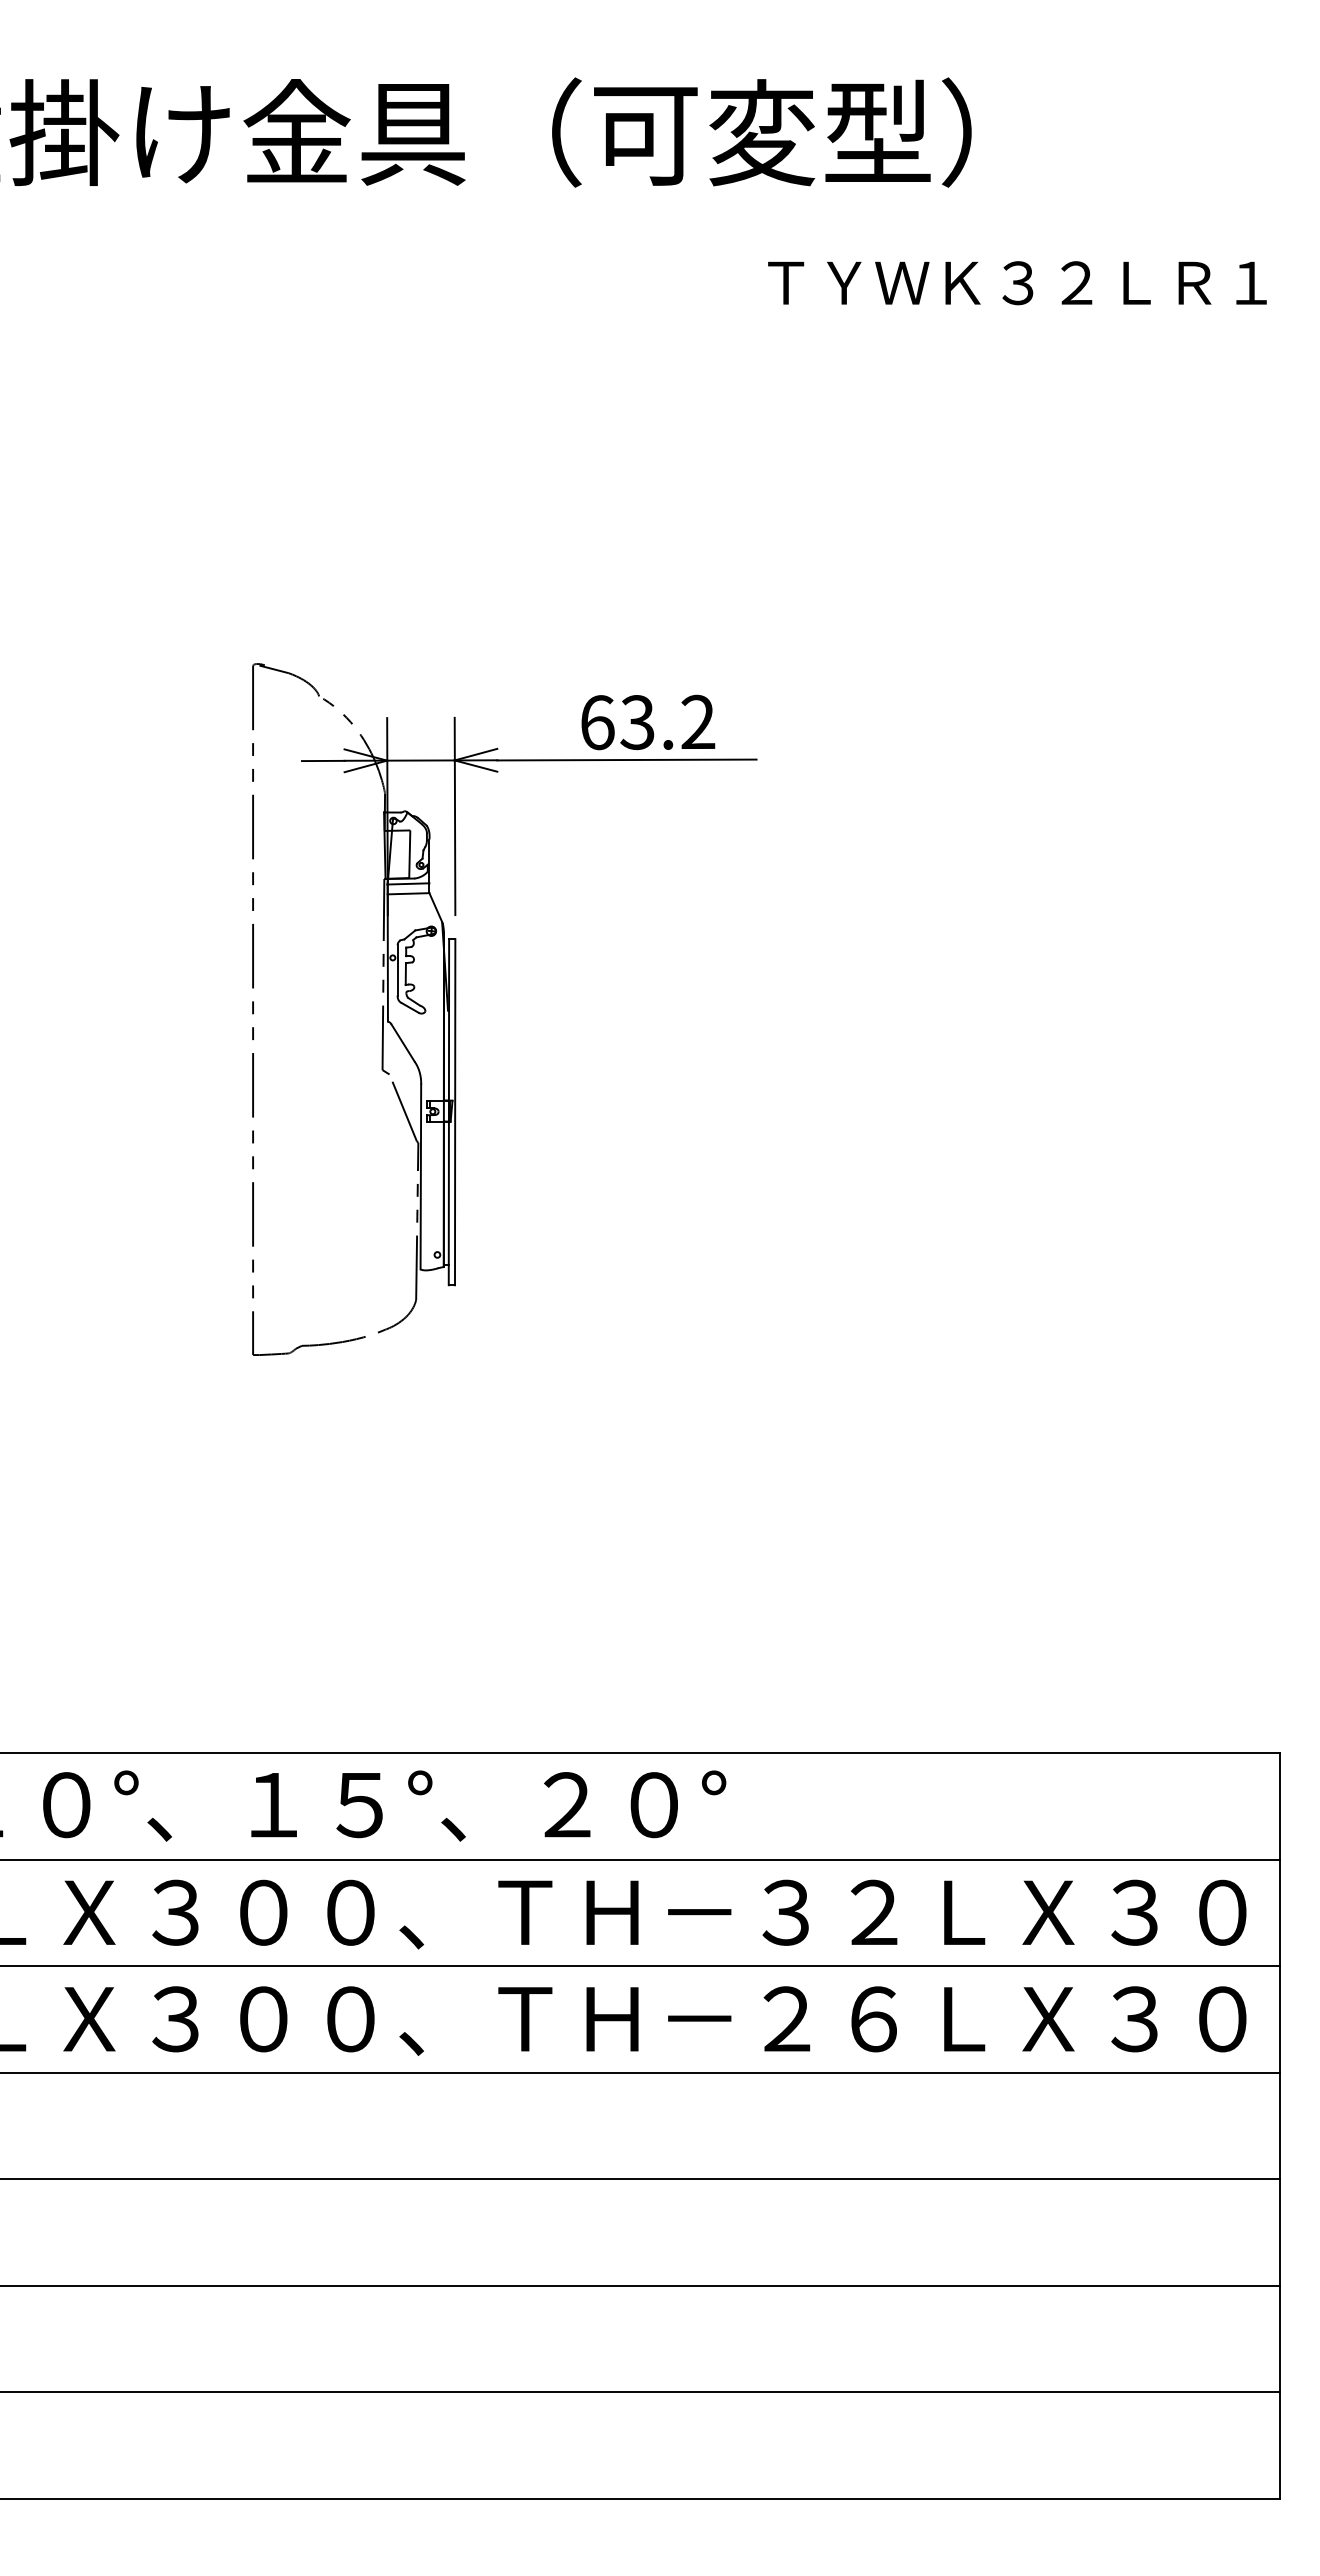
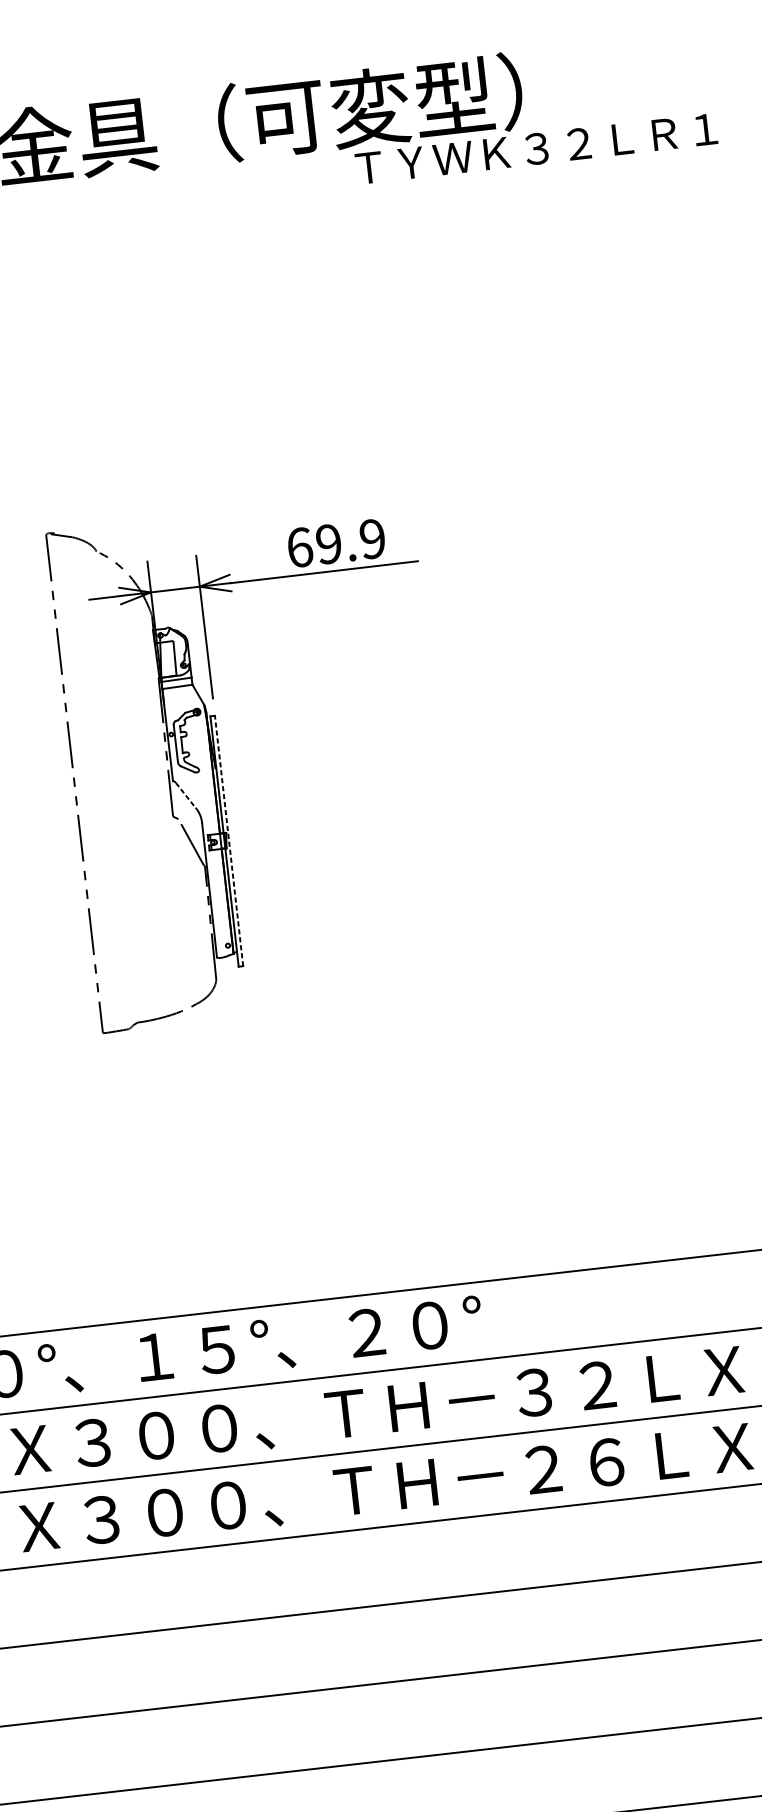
text: (1017, 283) -> (536, 149), moved
text: (667, 722) -> (350, 541), 63.2 -> 69.9
line: (403, 1043) -> (186, 795), solid -> dashed
line: (455, 1111) -> (229, 840), solid -> dashed

